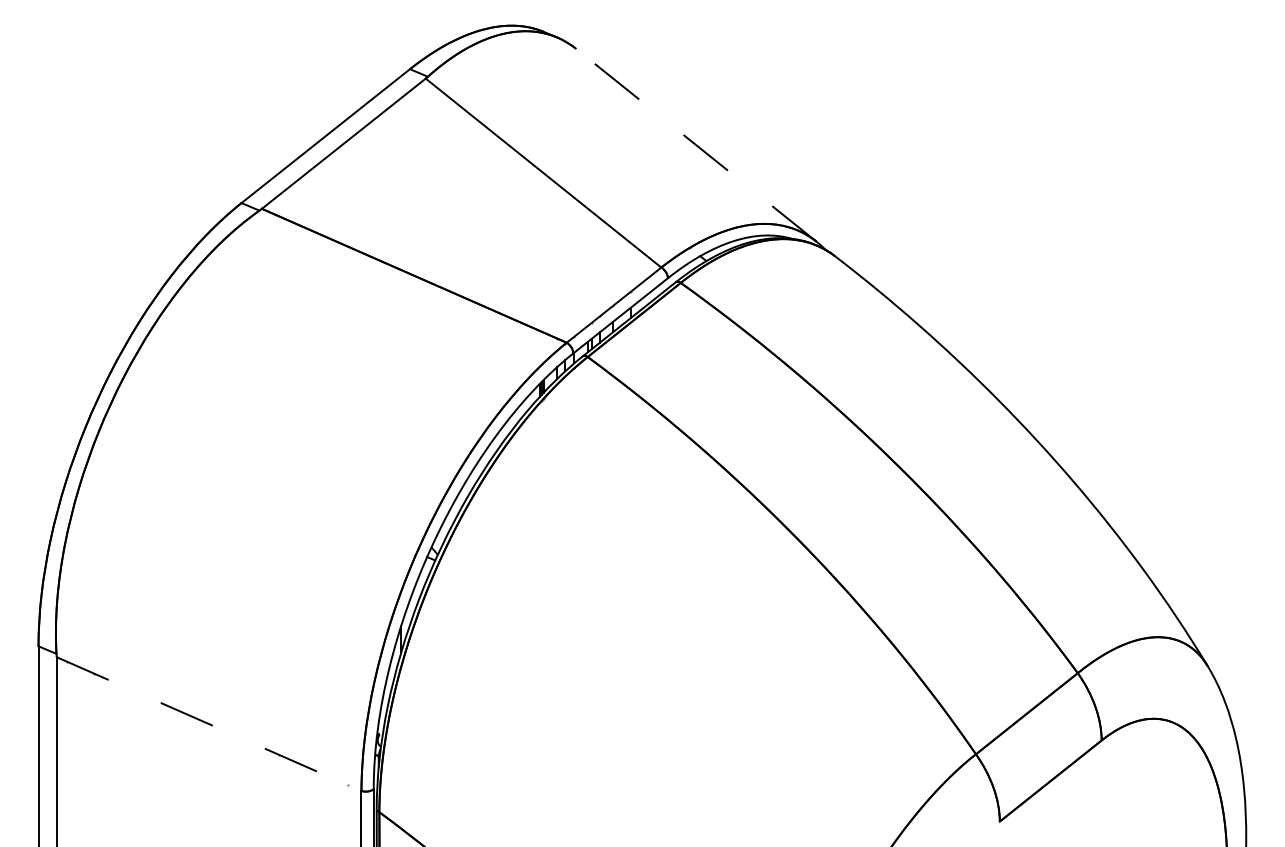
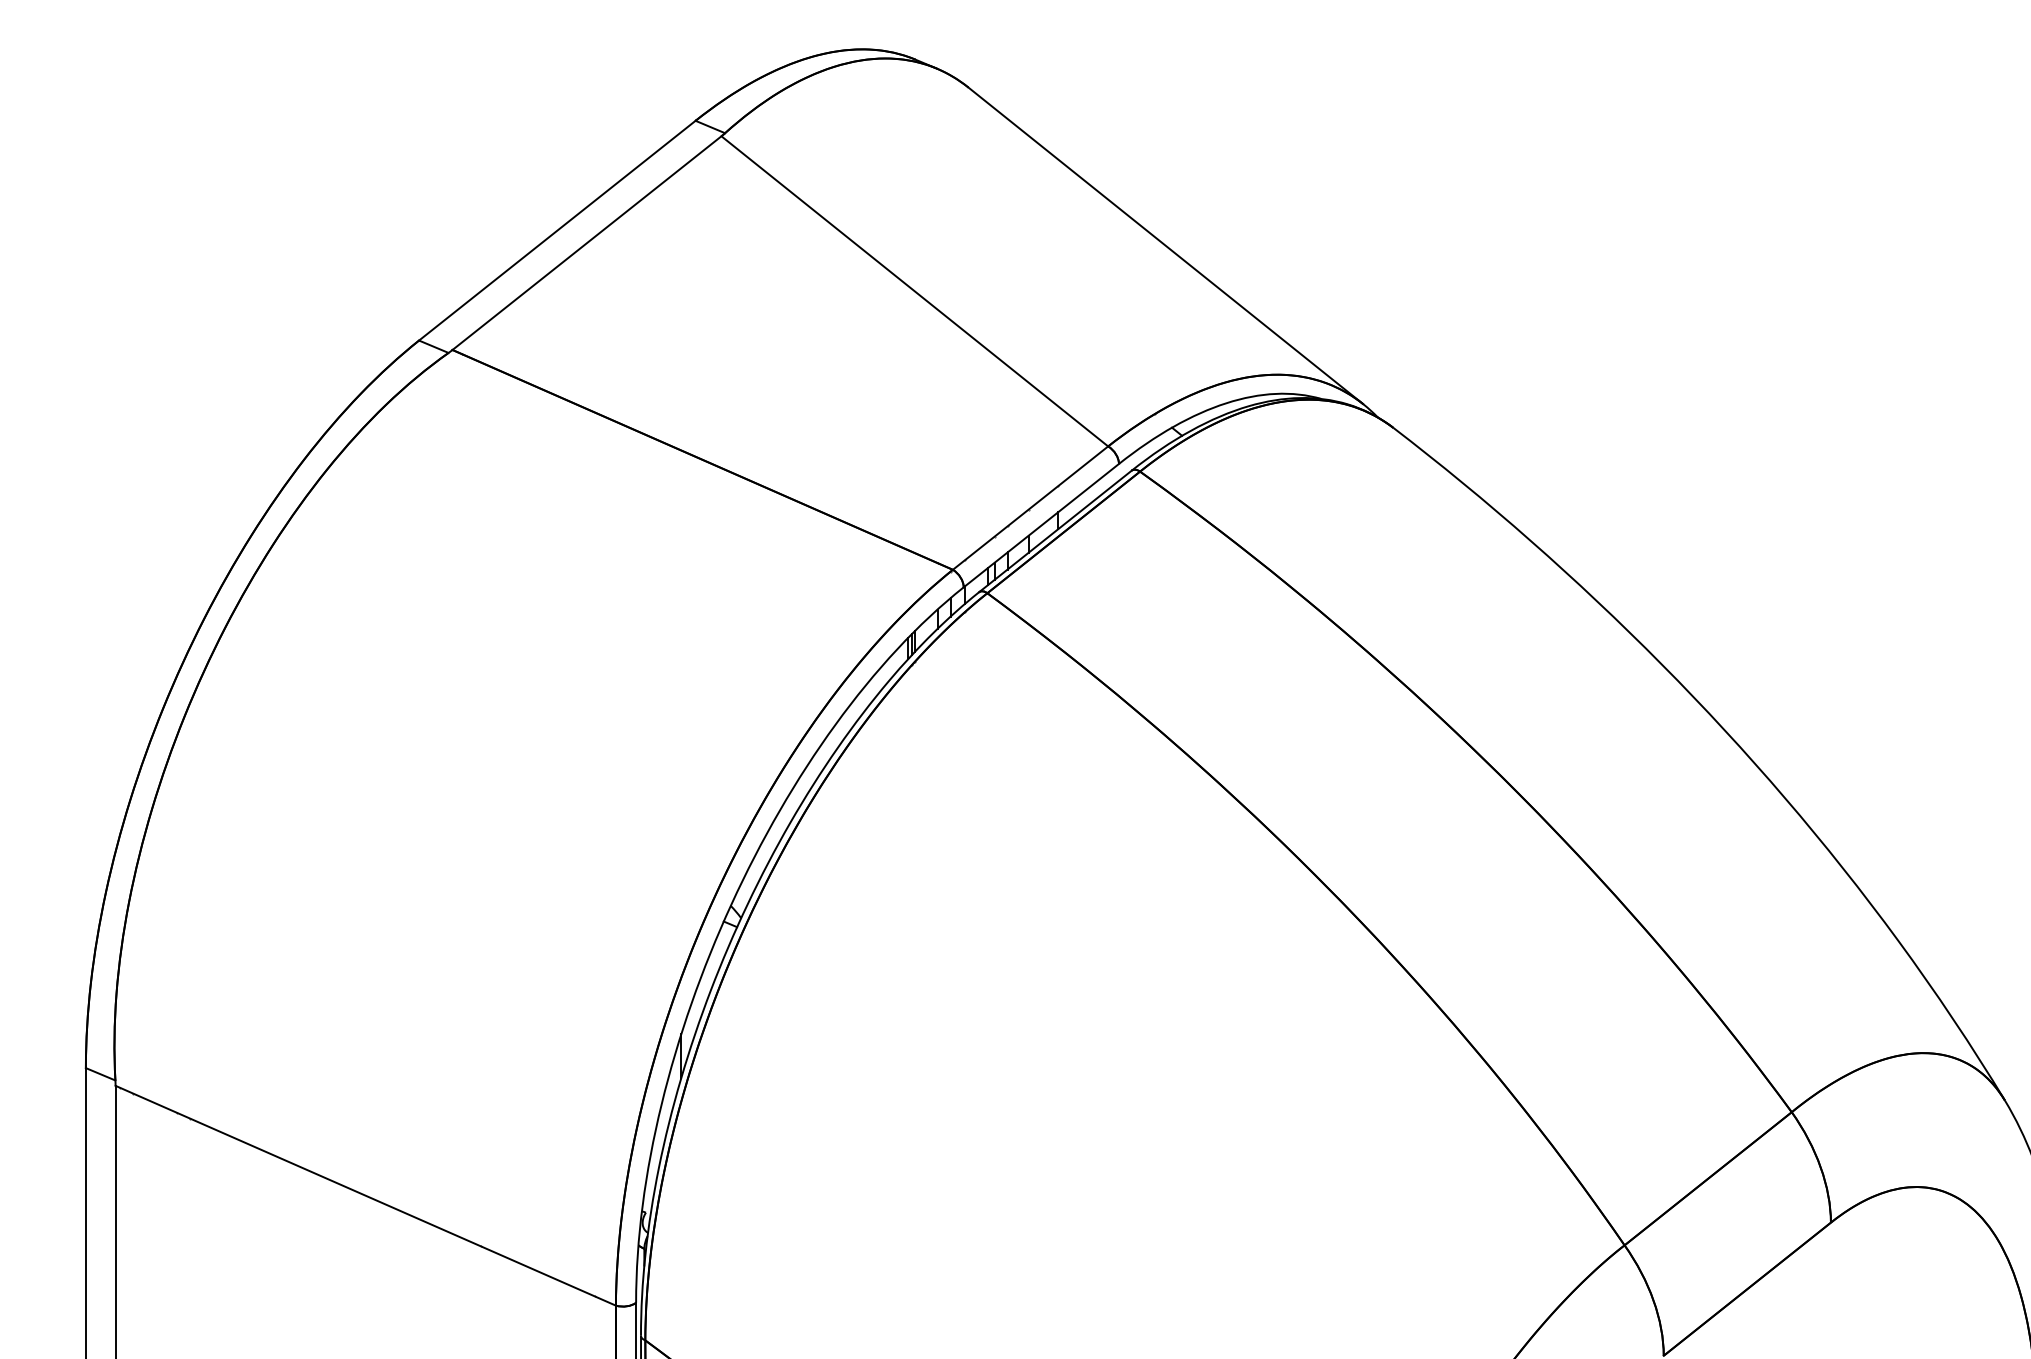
line: (696, 145) -> (1165, 246), dashed -> solid
line: (209, 724) -> (366, 1196), dashed -> solid

